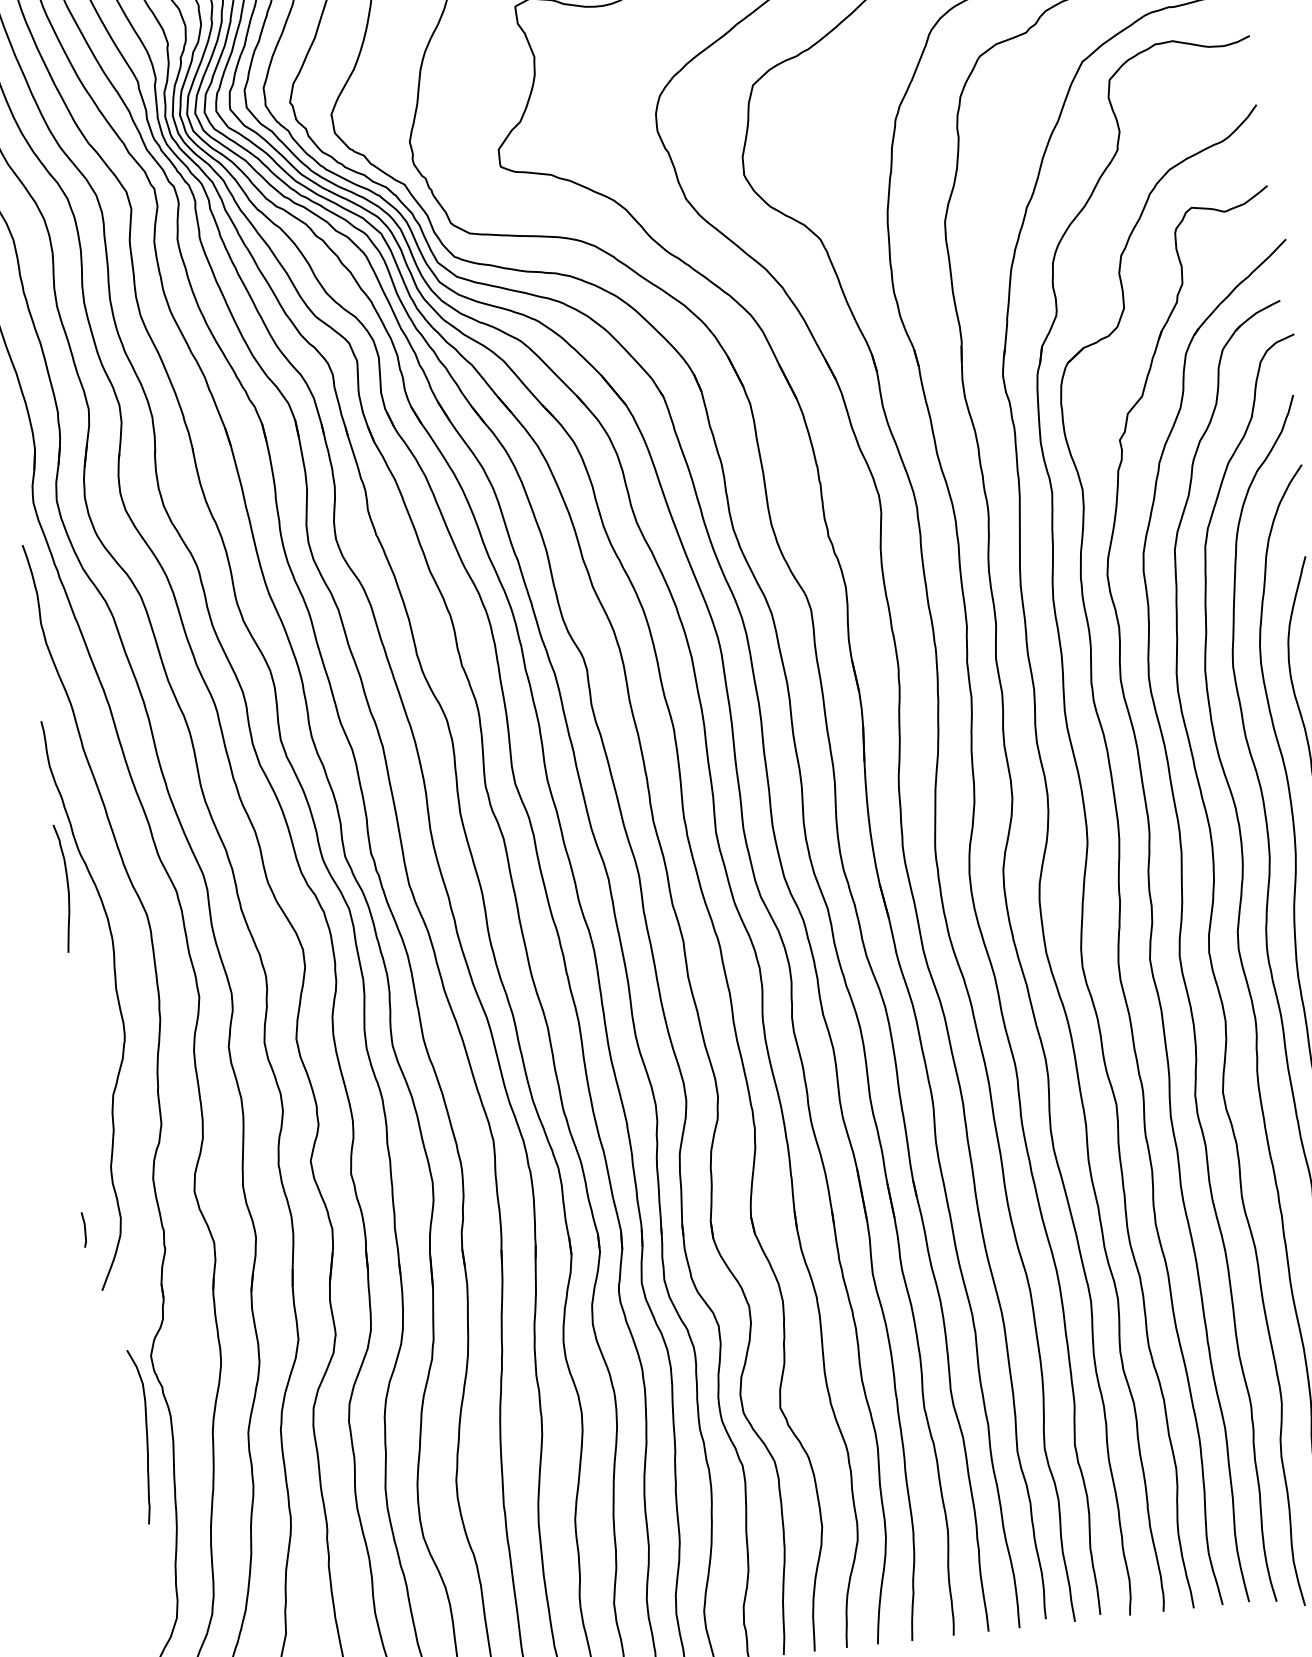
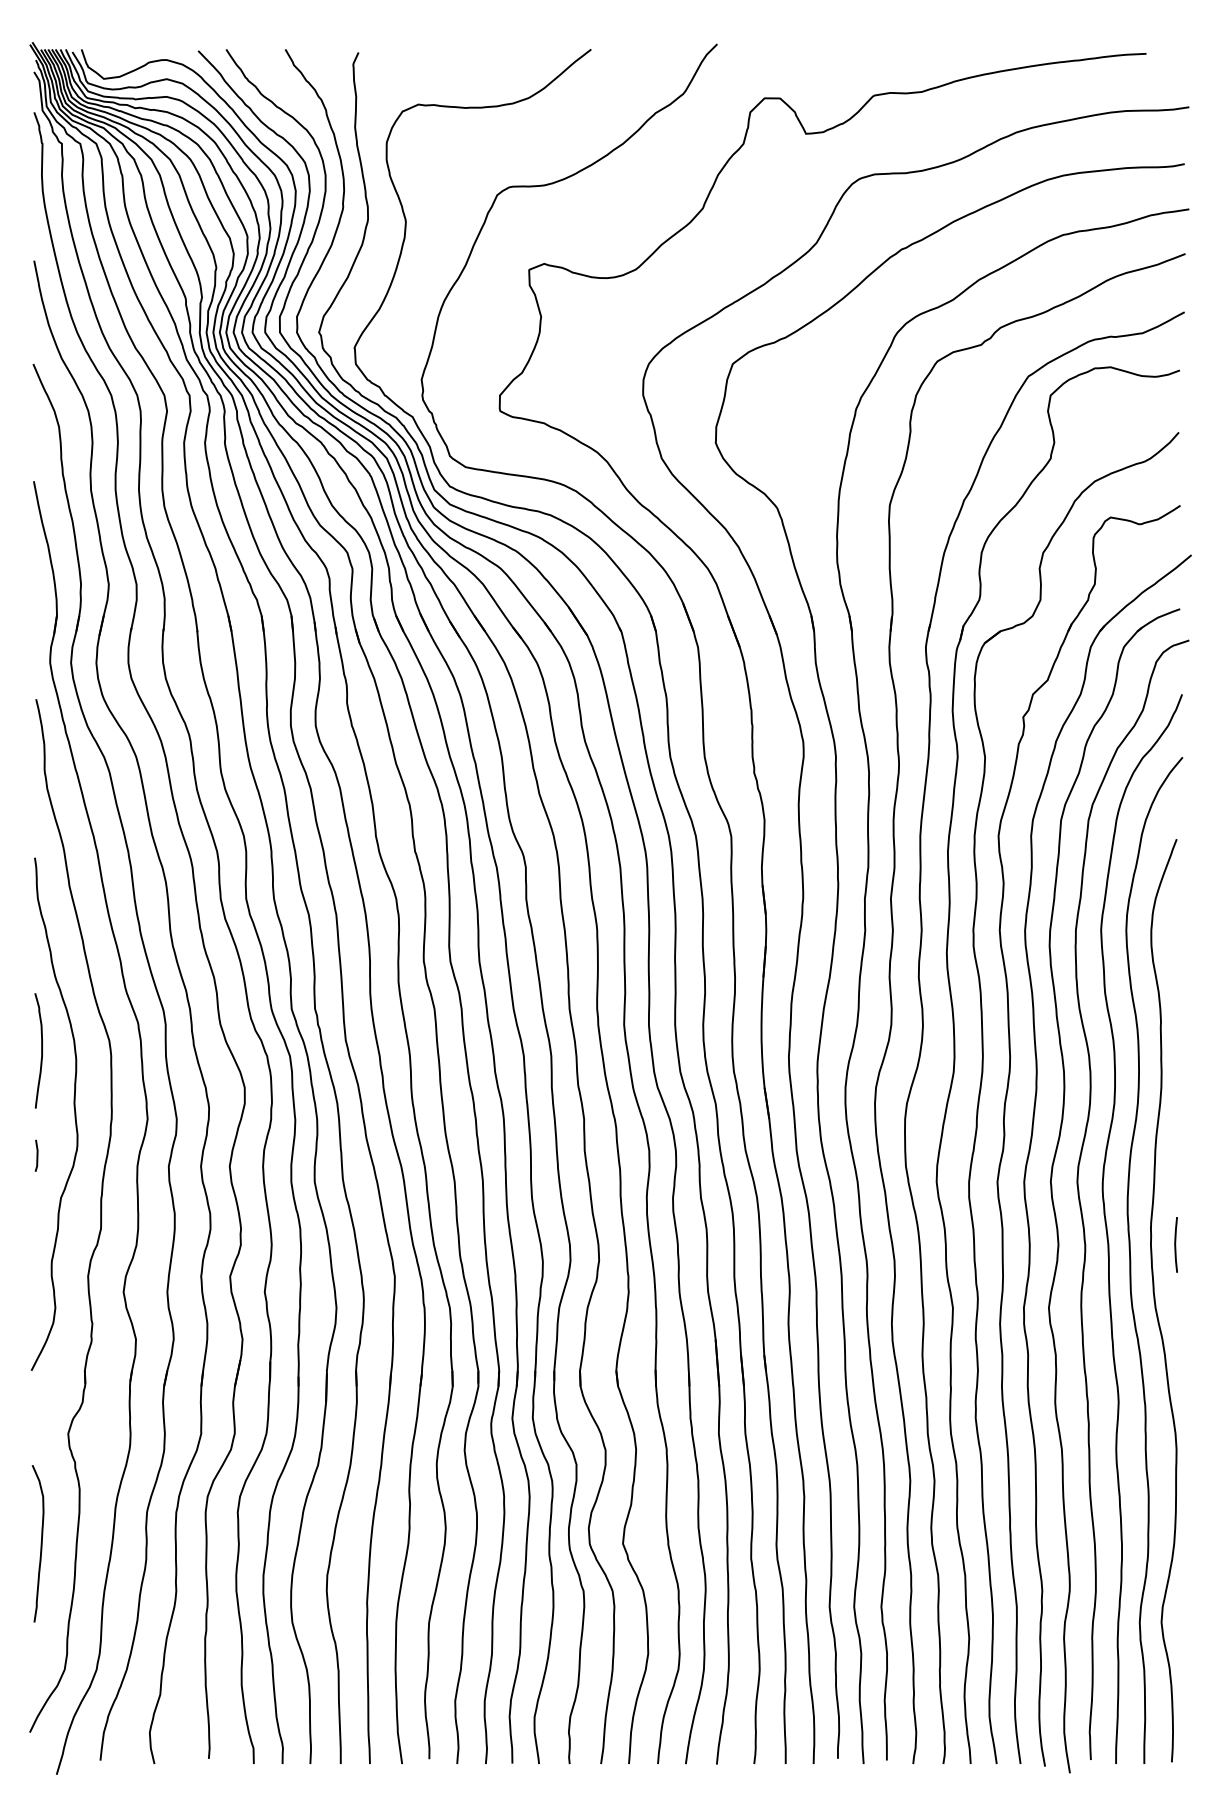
curve: (67, 887) -> (41, 1050), moved
line: (84, 1229) -> (36, 1155), moved
curve: (145, 1436) -> (40, 1543), moved

